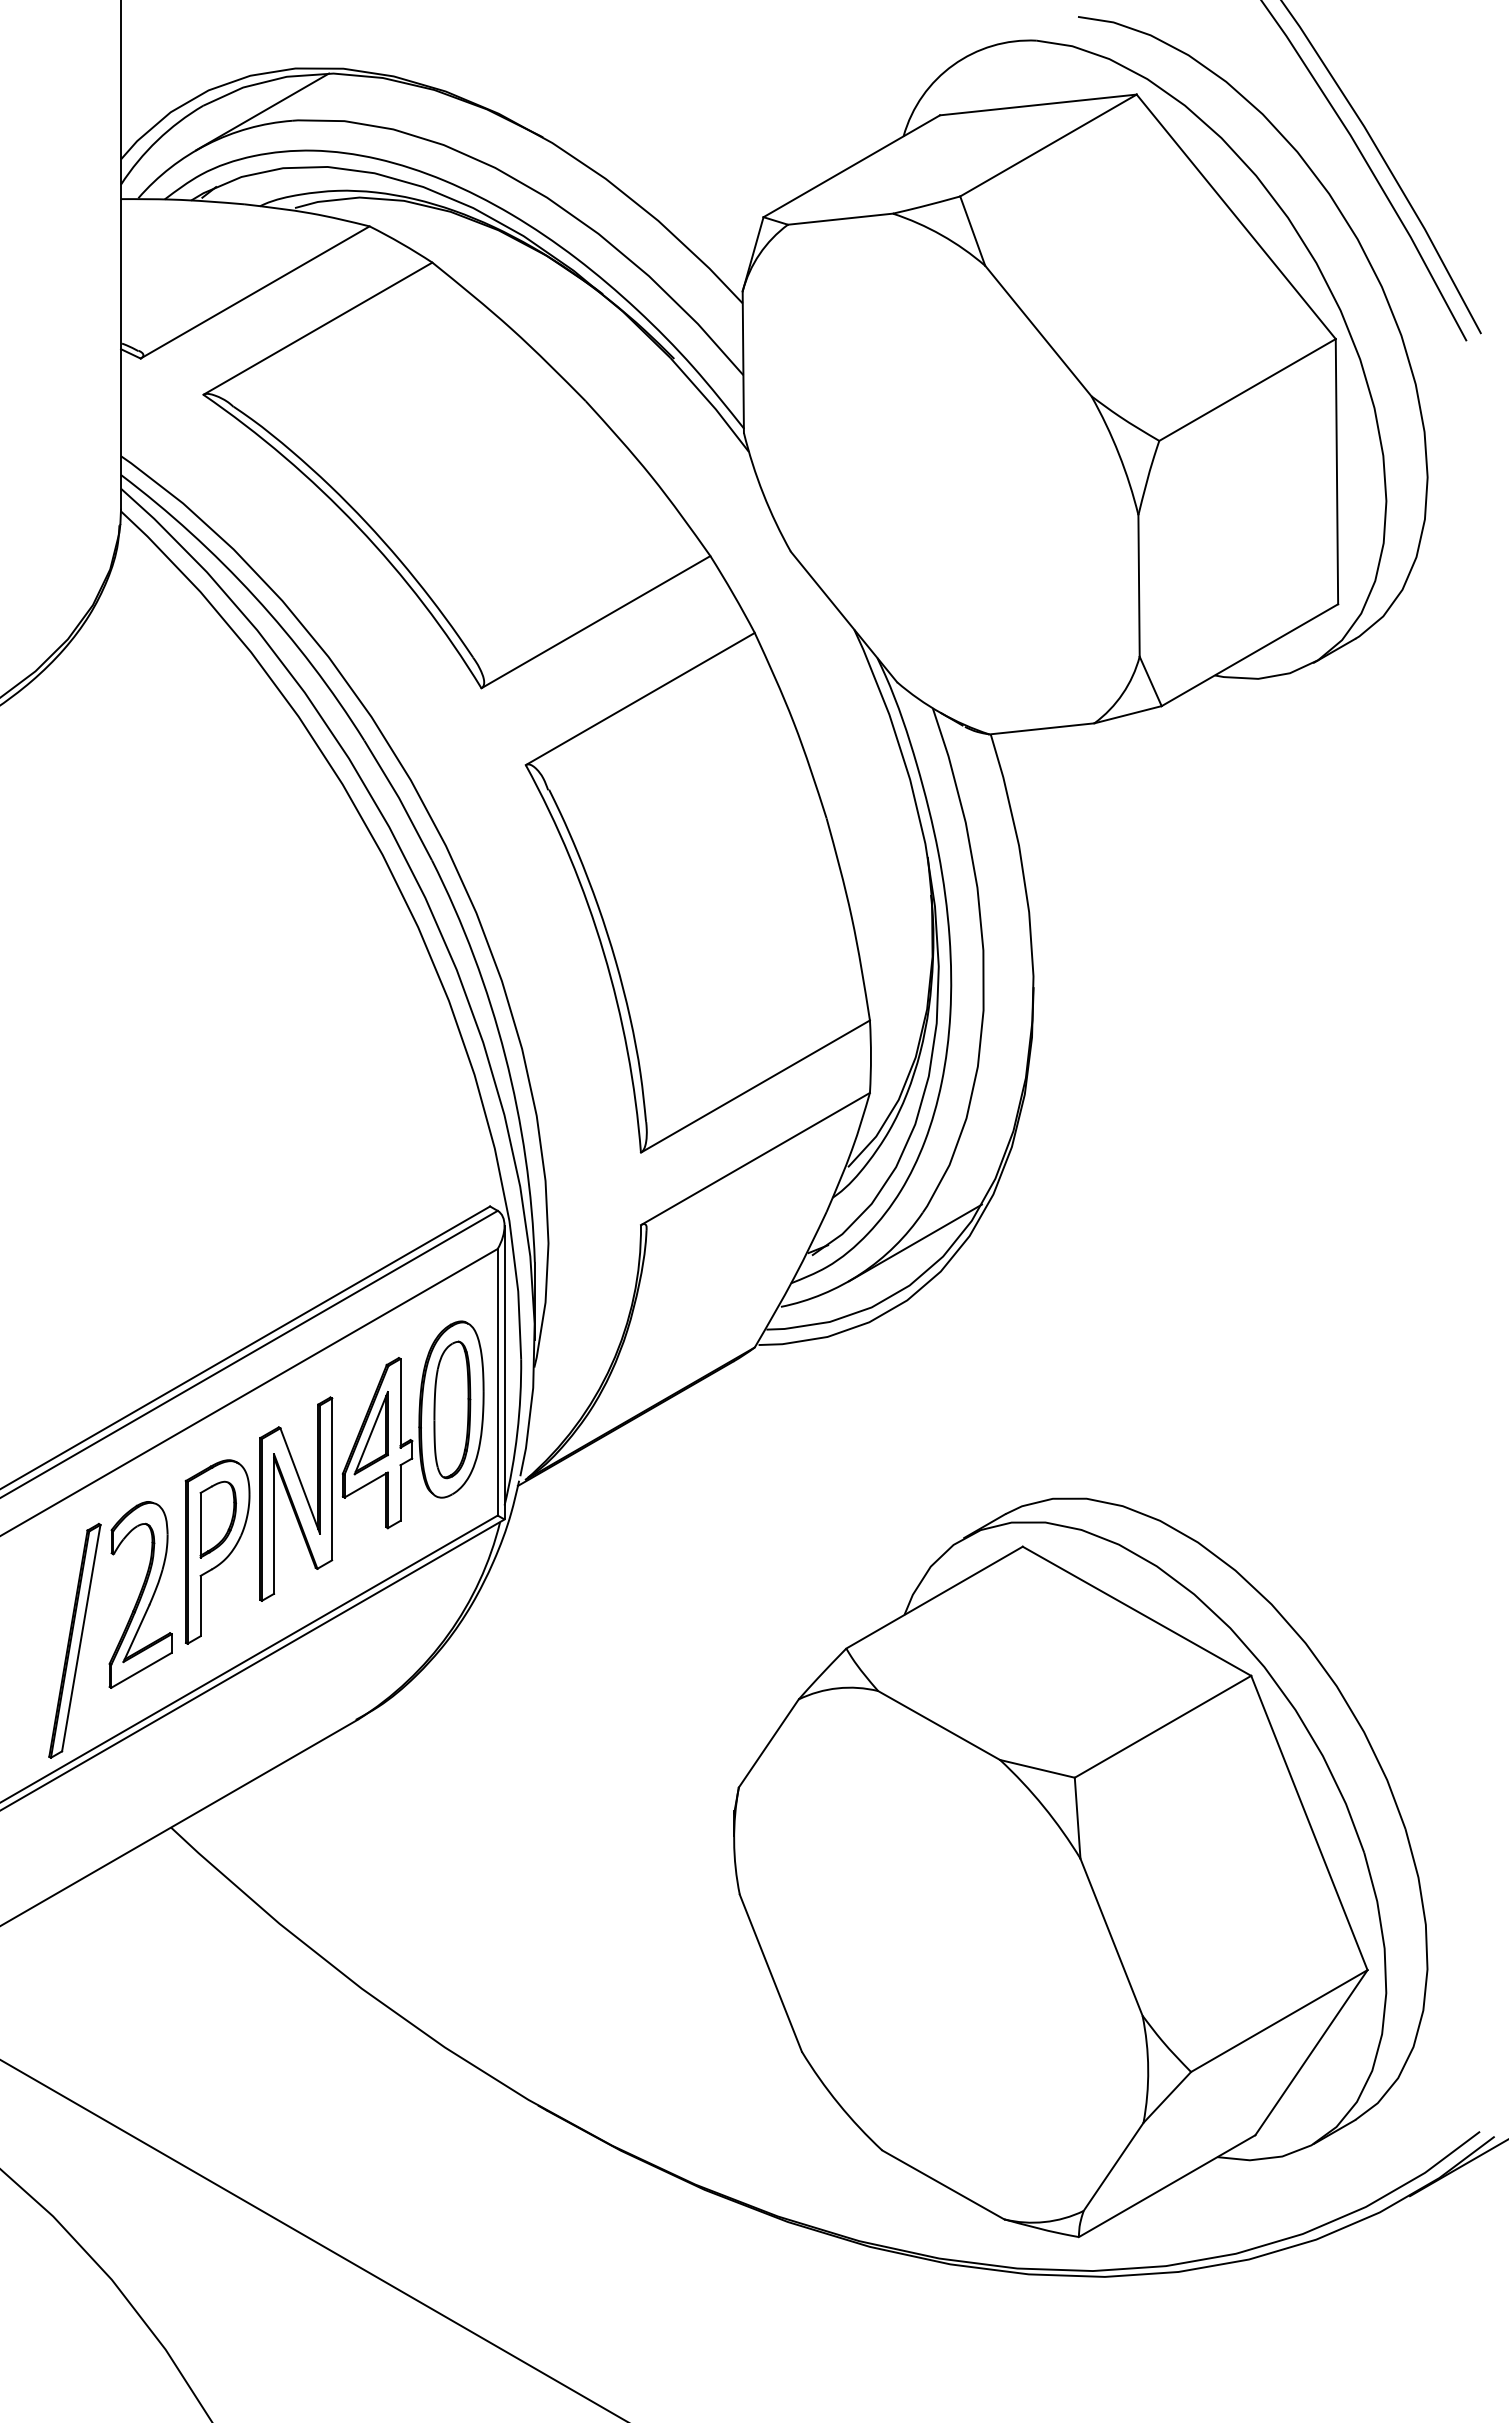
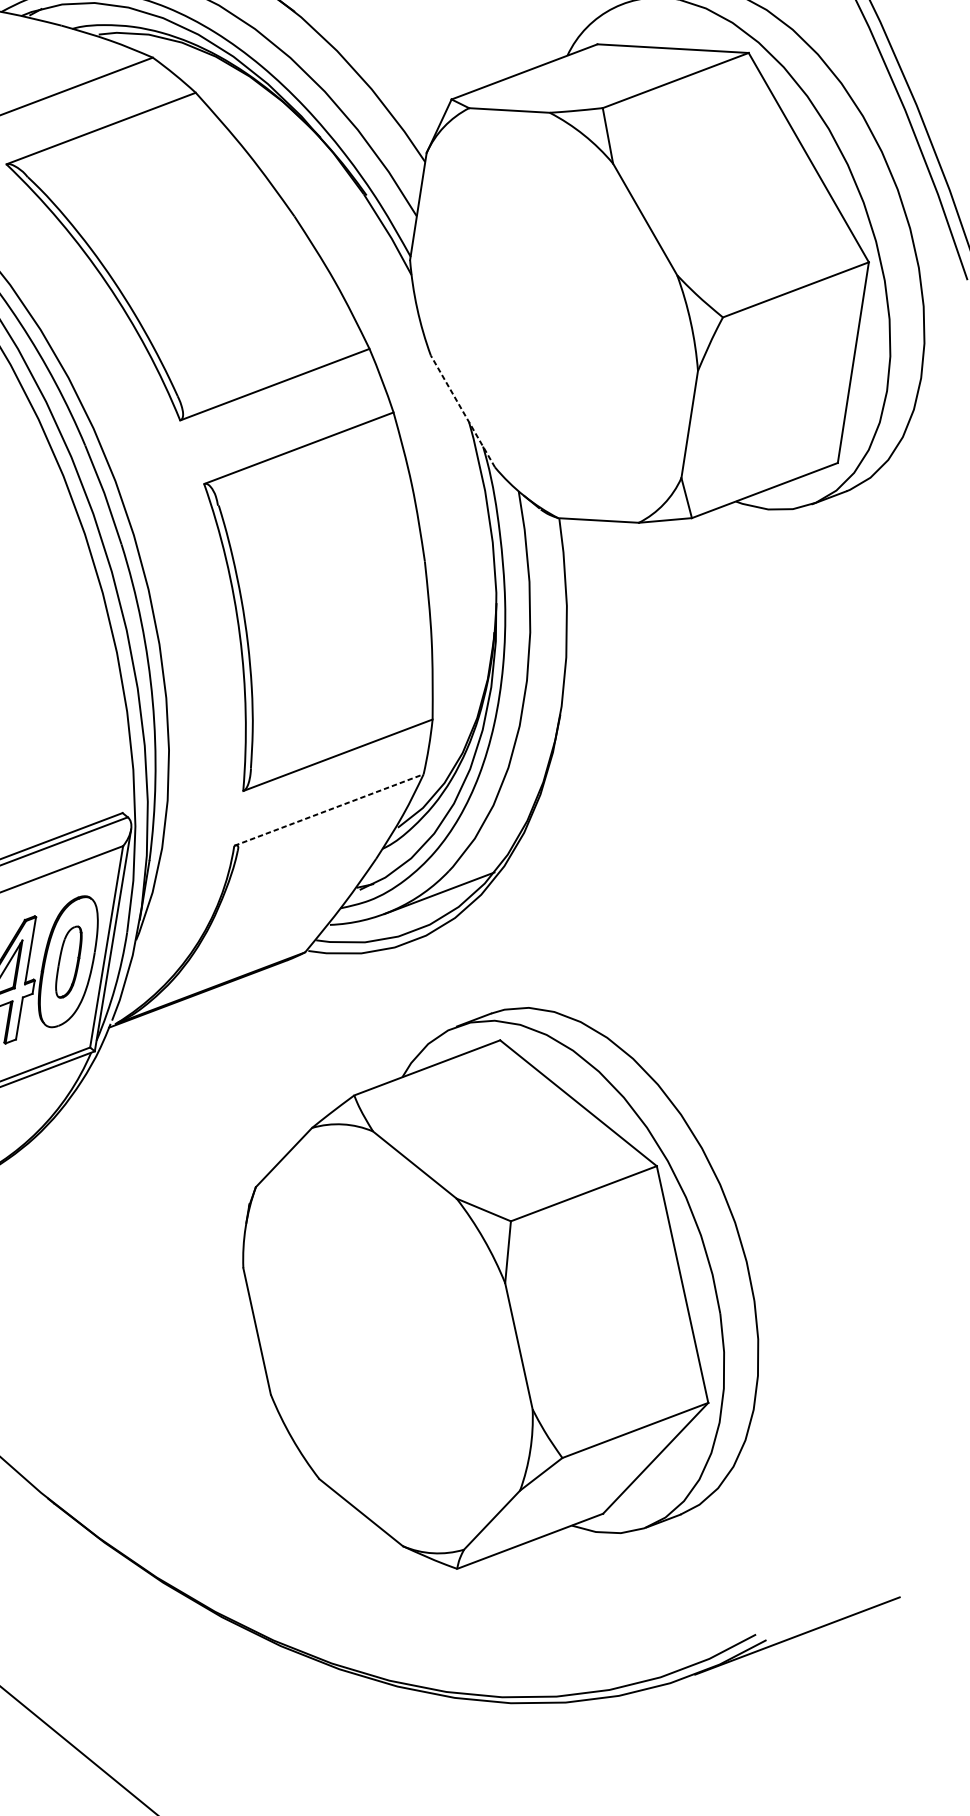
line: (843, 616) -> (462, 411), solid -> dashed
line: (755, 1158) -> (329, 809), solid -> dashed
part: (452, 1409) -> (69, 961), size x0.7
part: (1080, 1867) -> (504, 1289), moved

